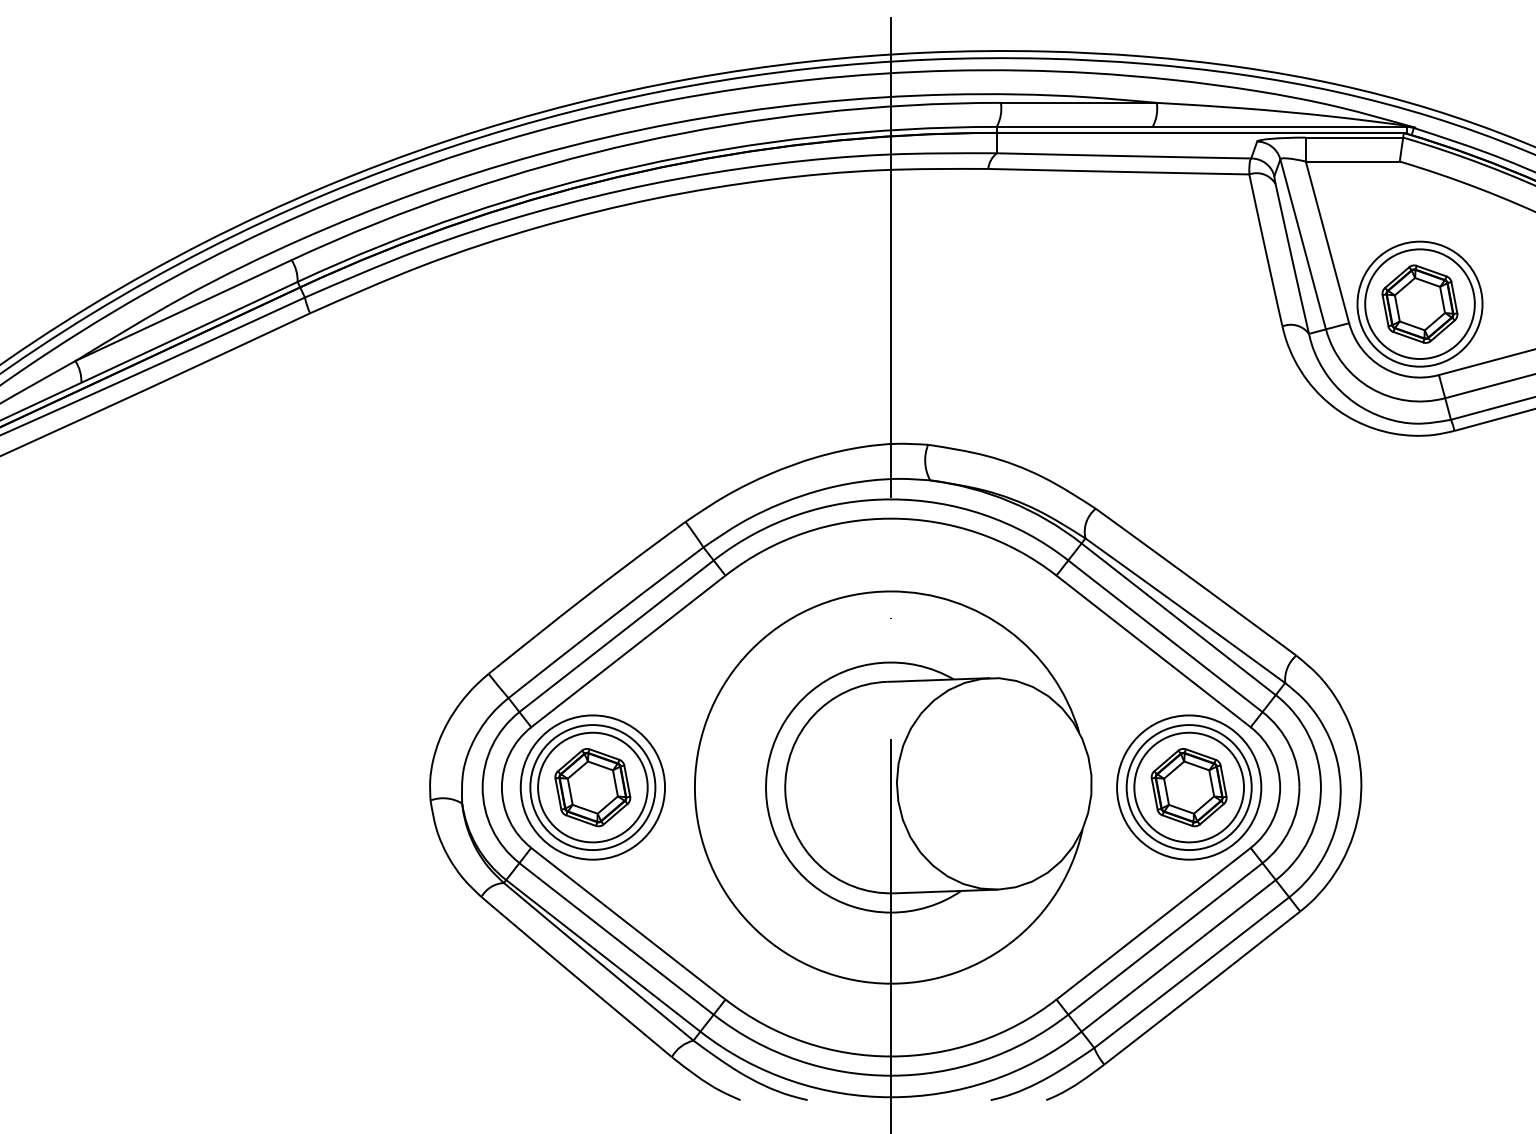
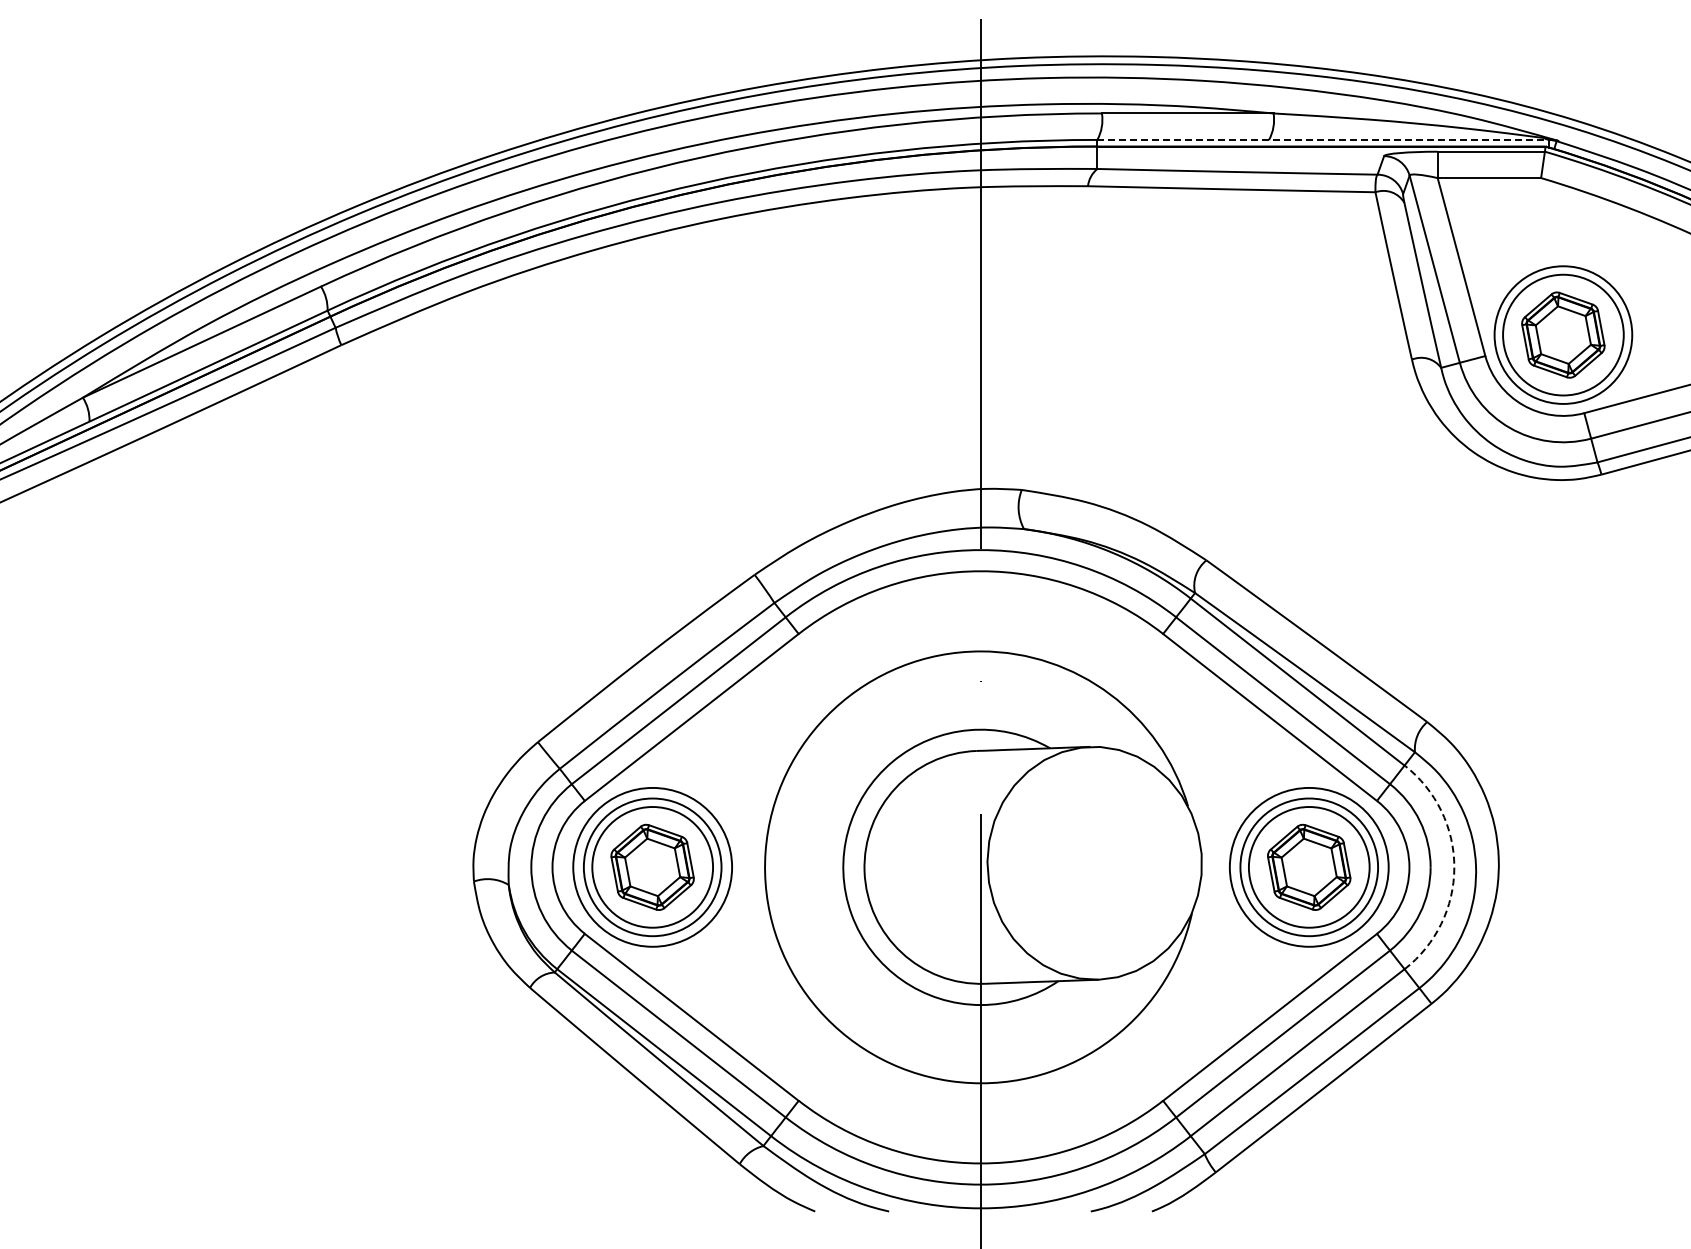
line: (1202, 126) -> (1323, 139), solid -> dashed
arc: (1321, 787) -> (1454, 867), solid -> dashed

